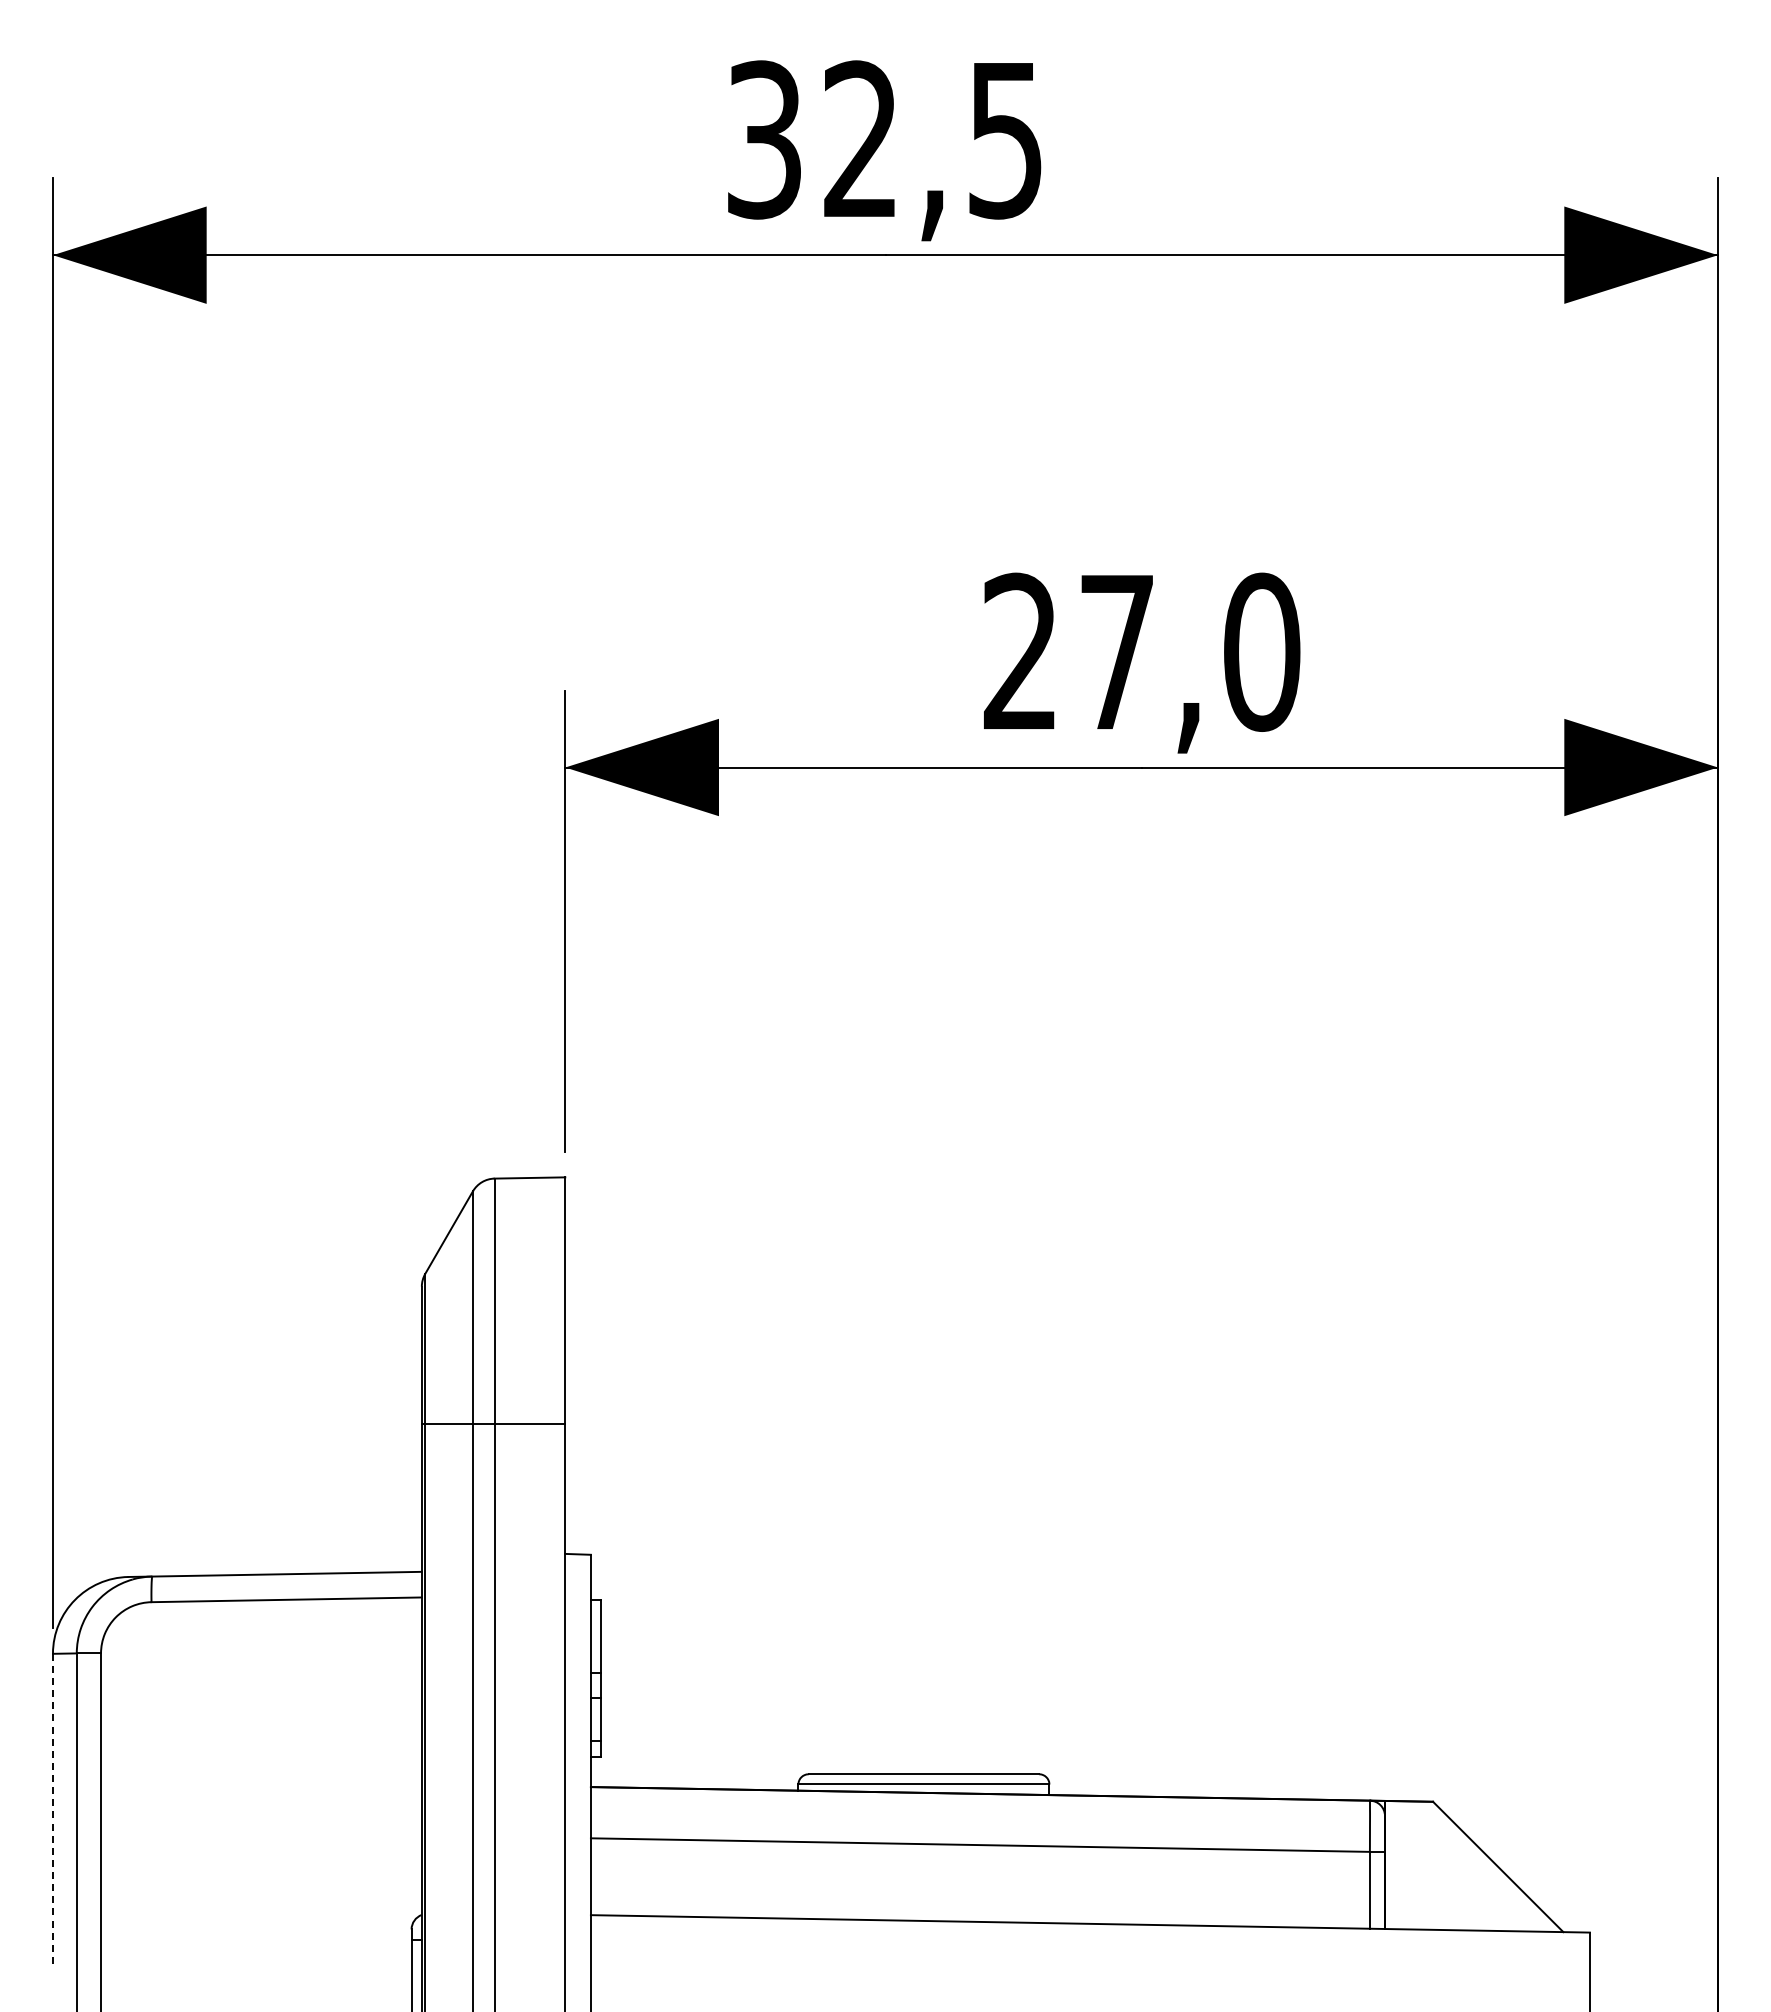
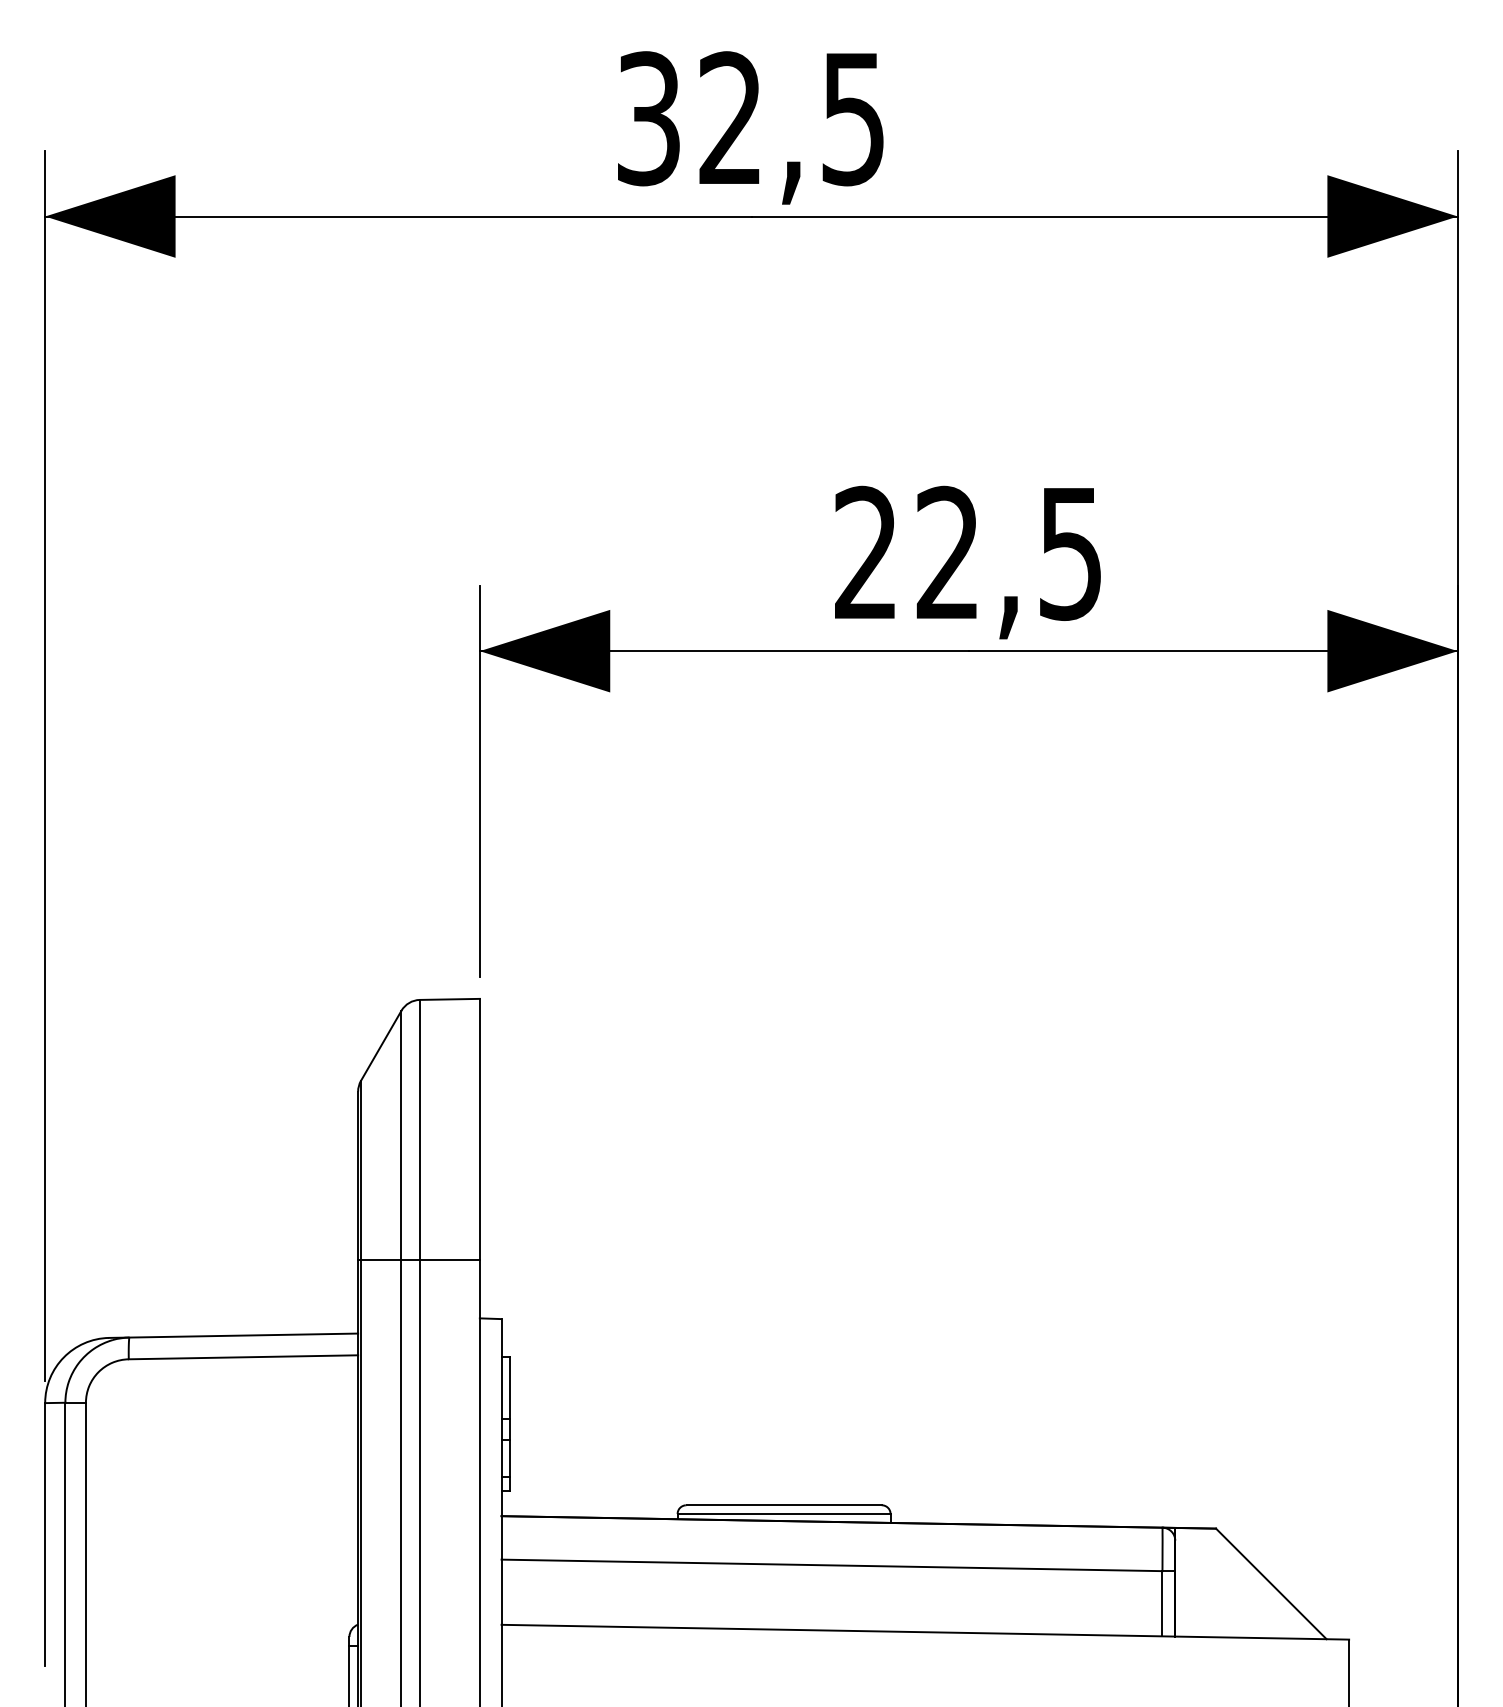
text: (1190, 651) -> (1010, 552), 27,0 -> 22,5
line: (493, 1423) -> (418, 1259), moved
line: (52, 1808) -> (44, 1534), dashed -> solid

